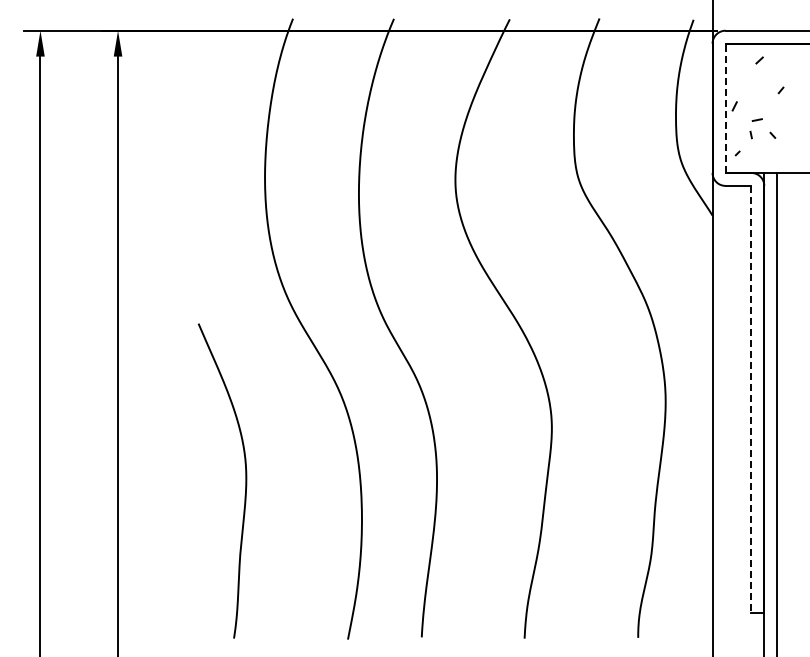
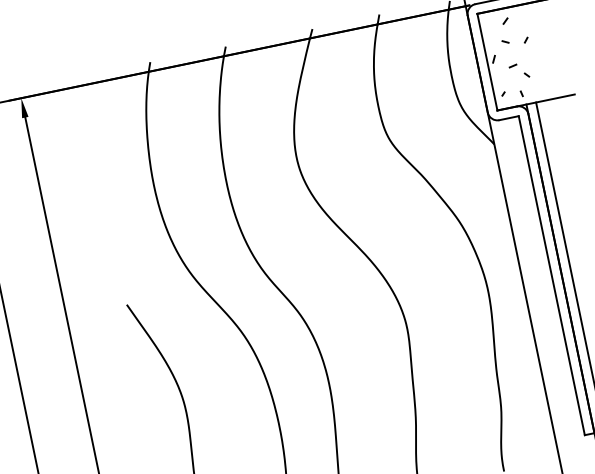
line: (753, 86) -> (504, 41), added
line: (725, 108) -> (487, 62), dashed -> solid
line: (750, 134) -> (521, 93), moved
line: (751, 399) -> (551, 275), dashed -> solid

